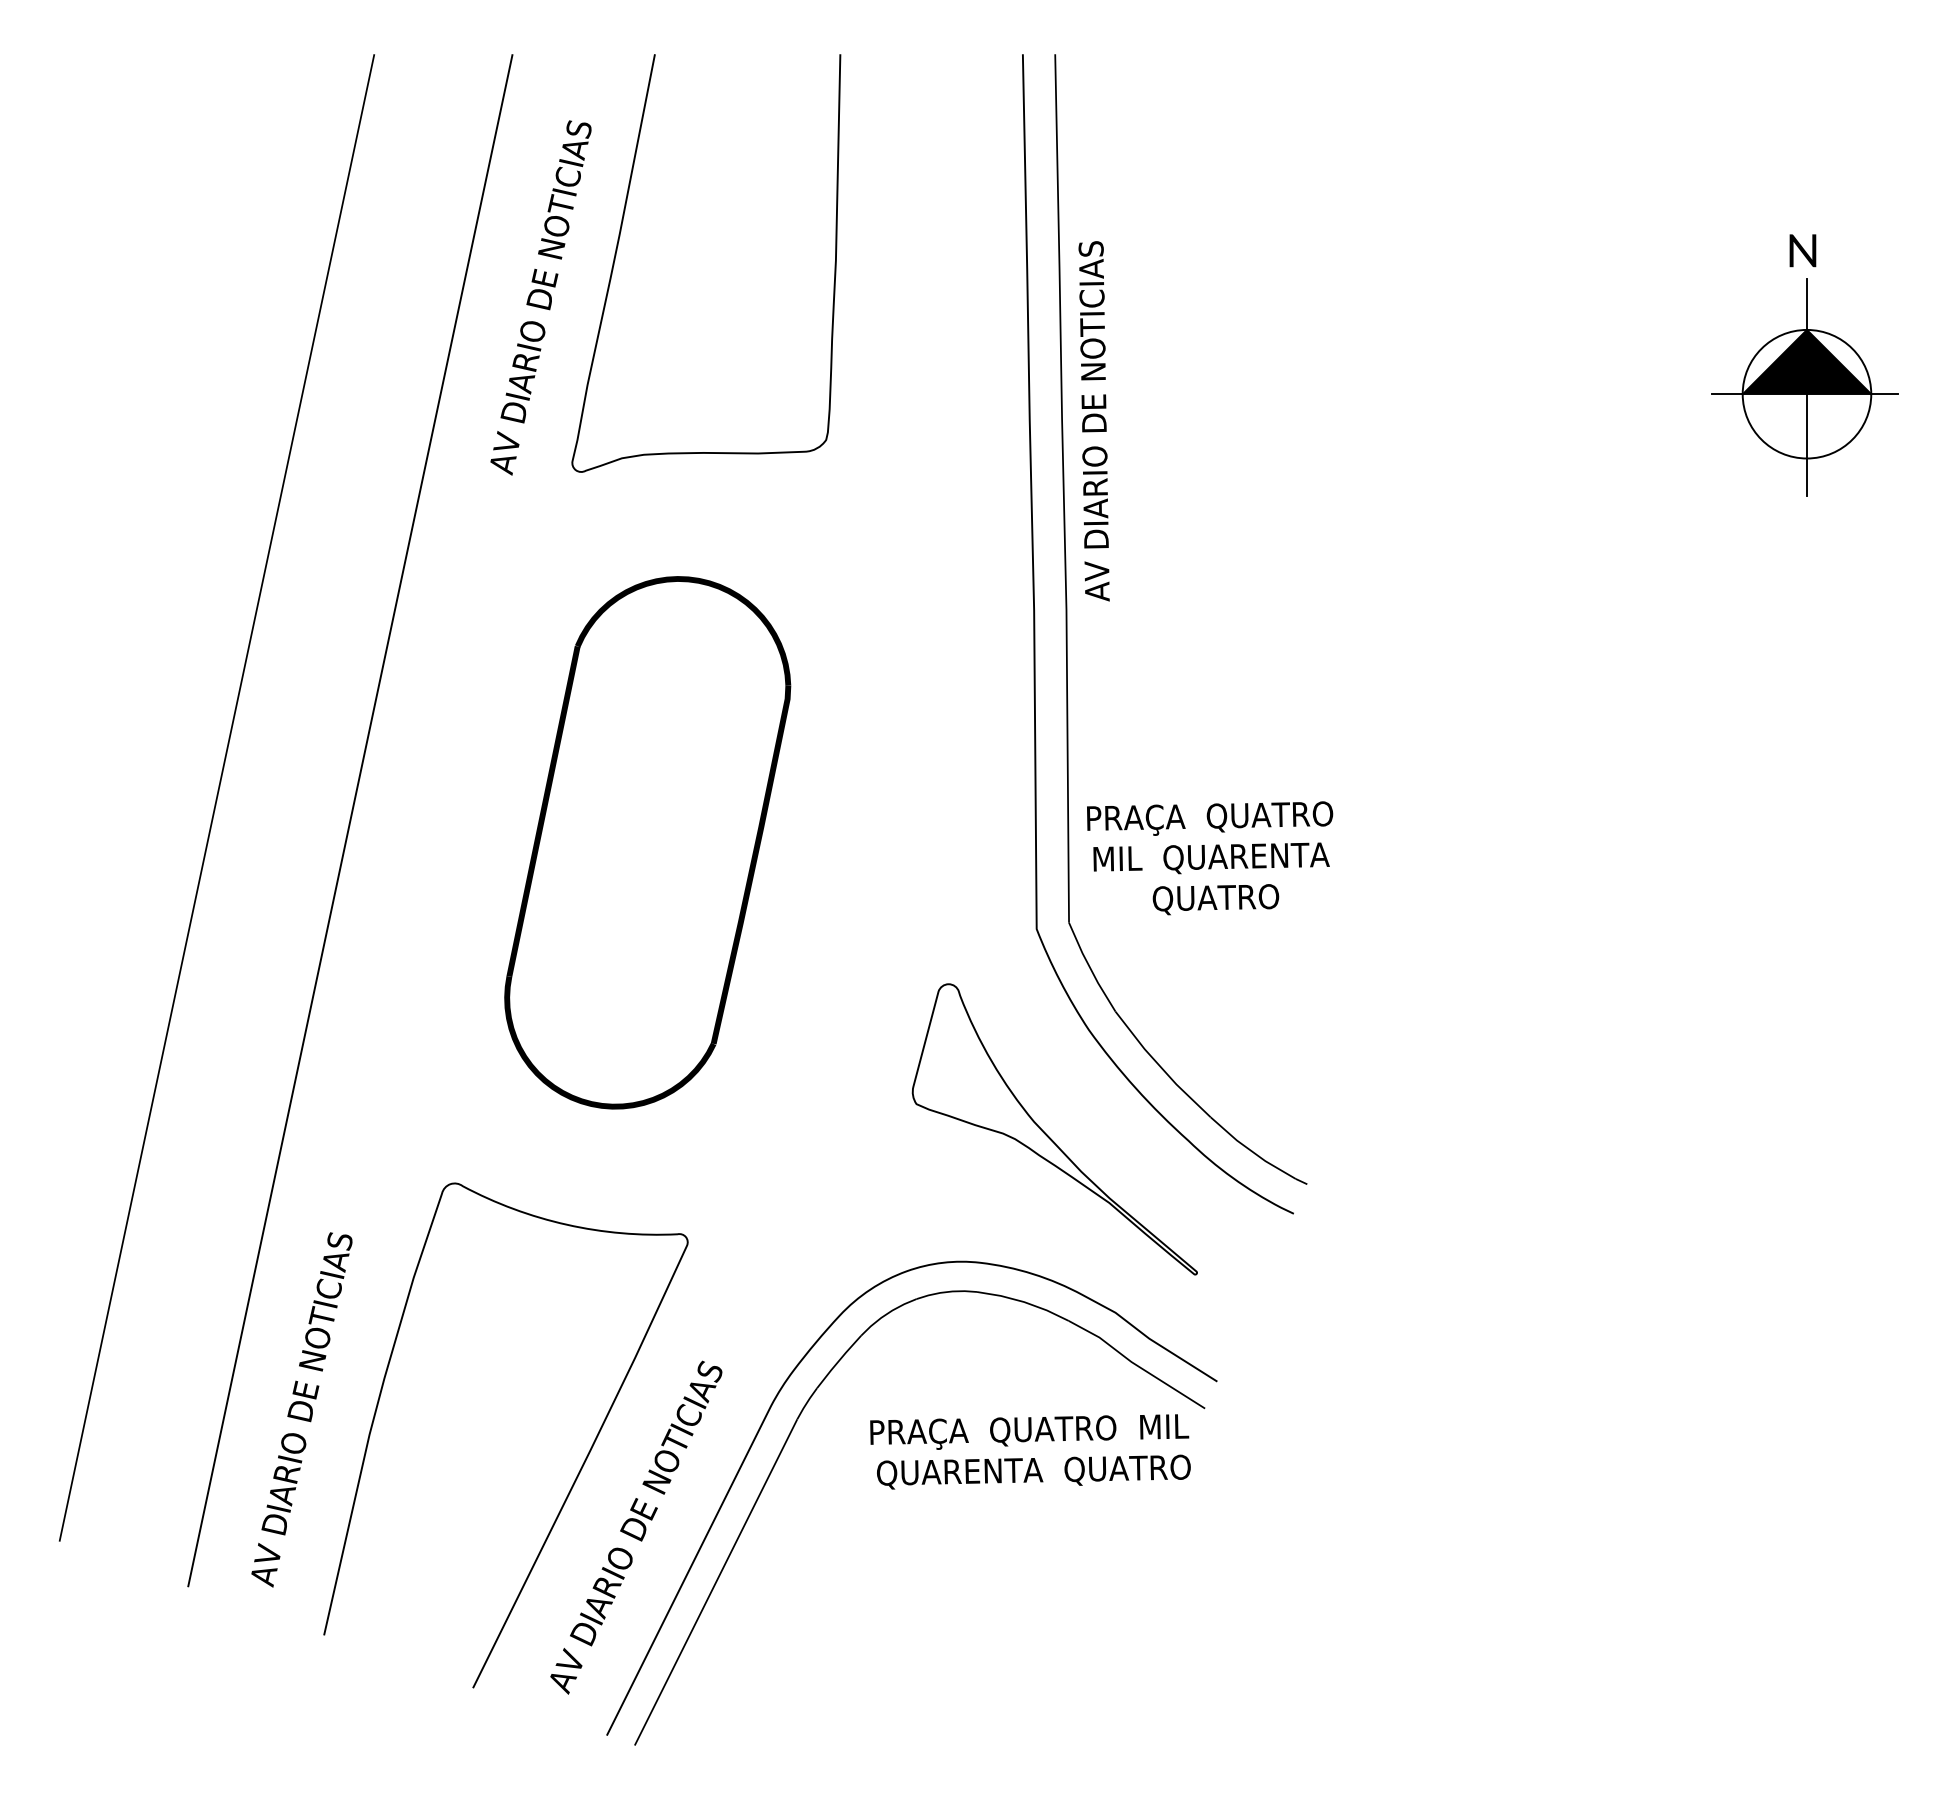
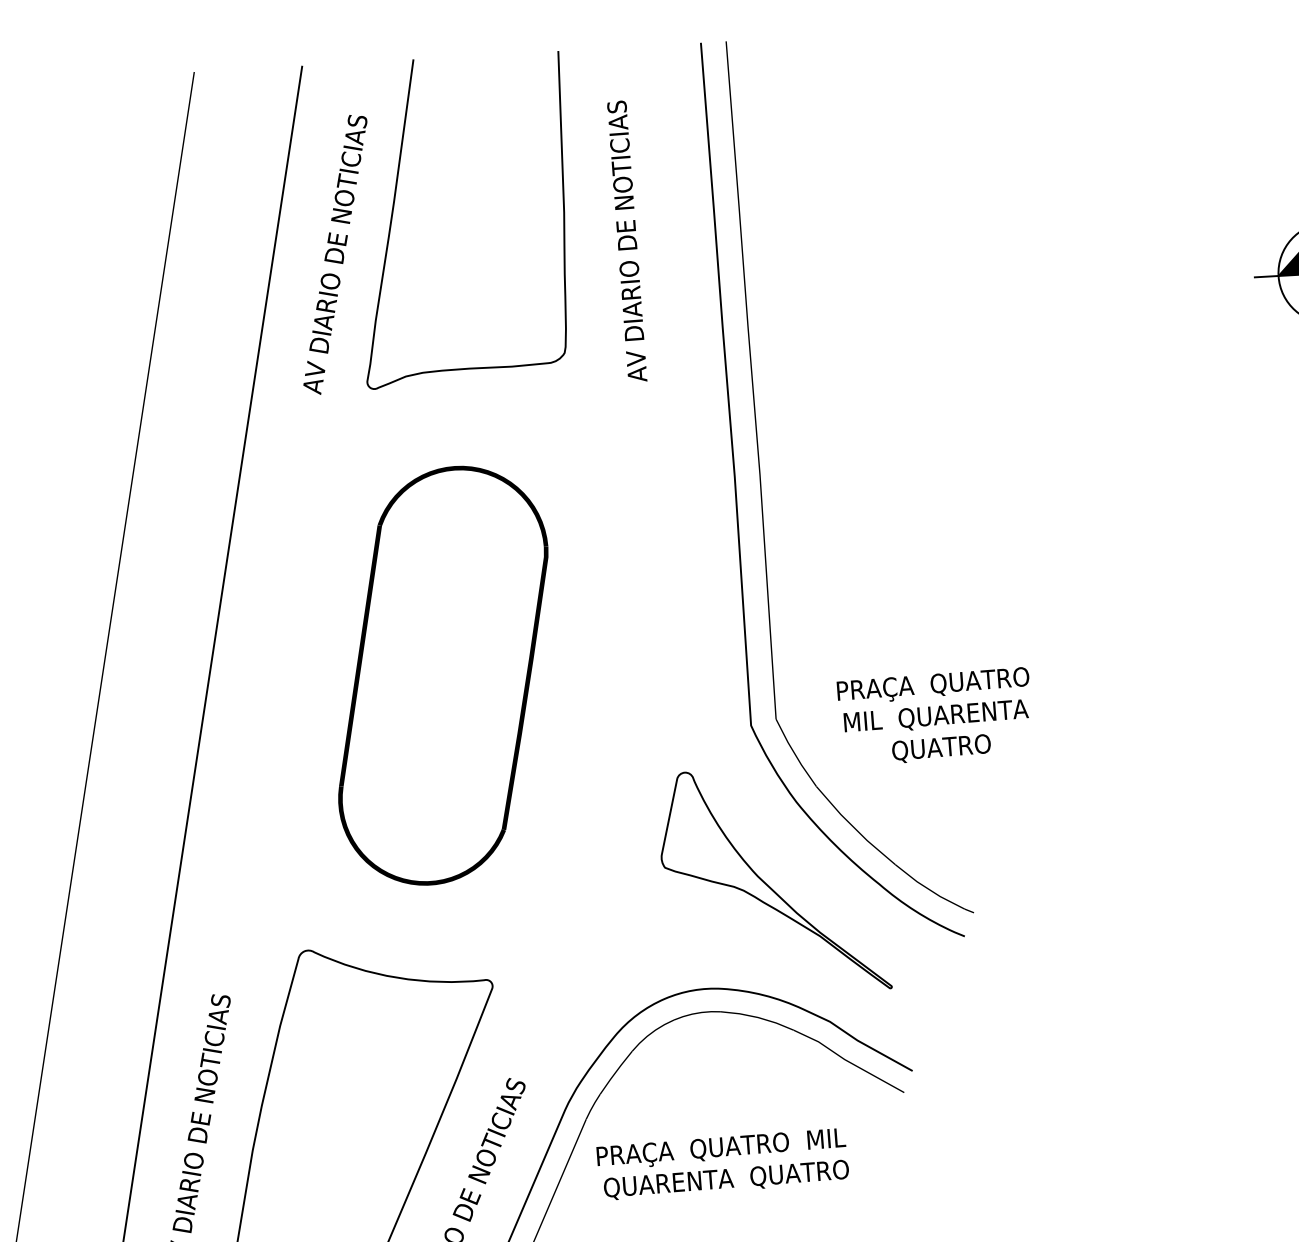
text: (1093, 421) -> (626, 241), moved
text: (1210, 858) -> (935, 716), moved
text: (1030, 1451) -> (722, 1164), moved

